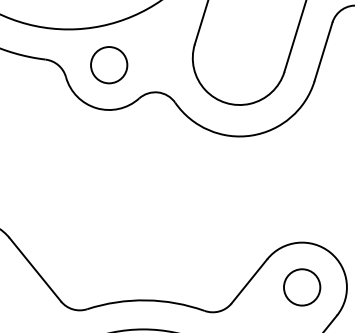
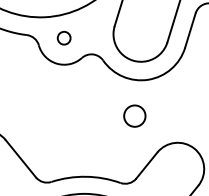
circle: (107, 63) -> (63, 37), size x0.6
circle: (301, 286) -> (134, 115), moved

